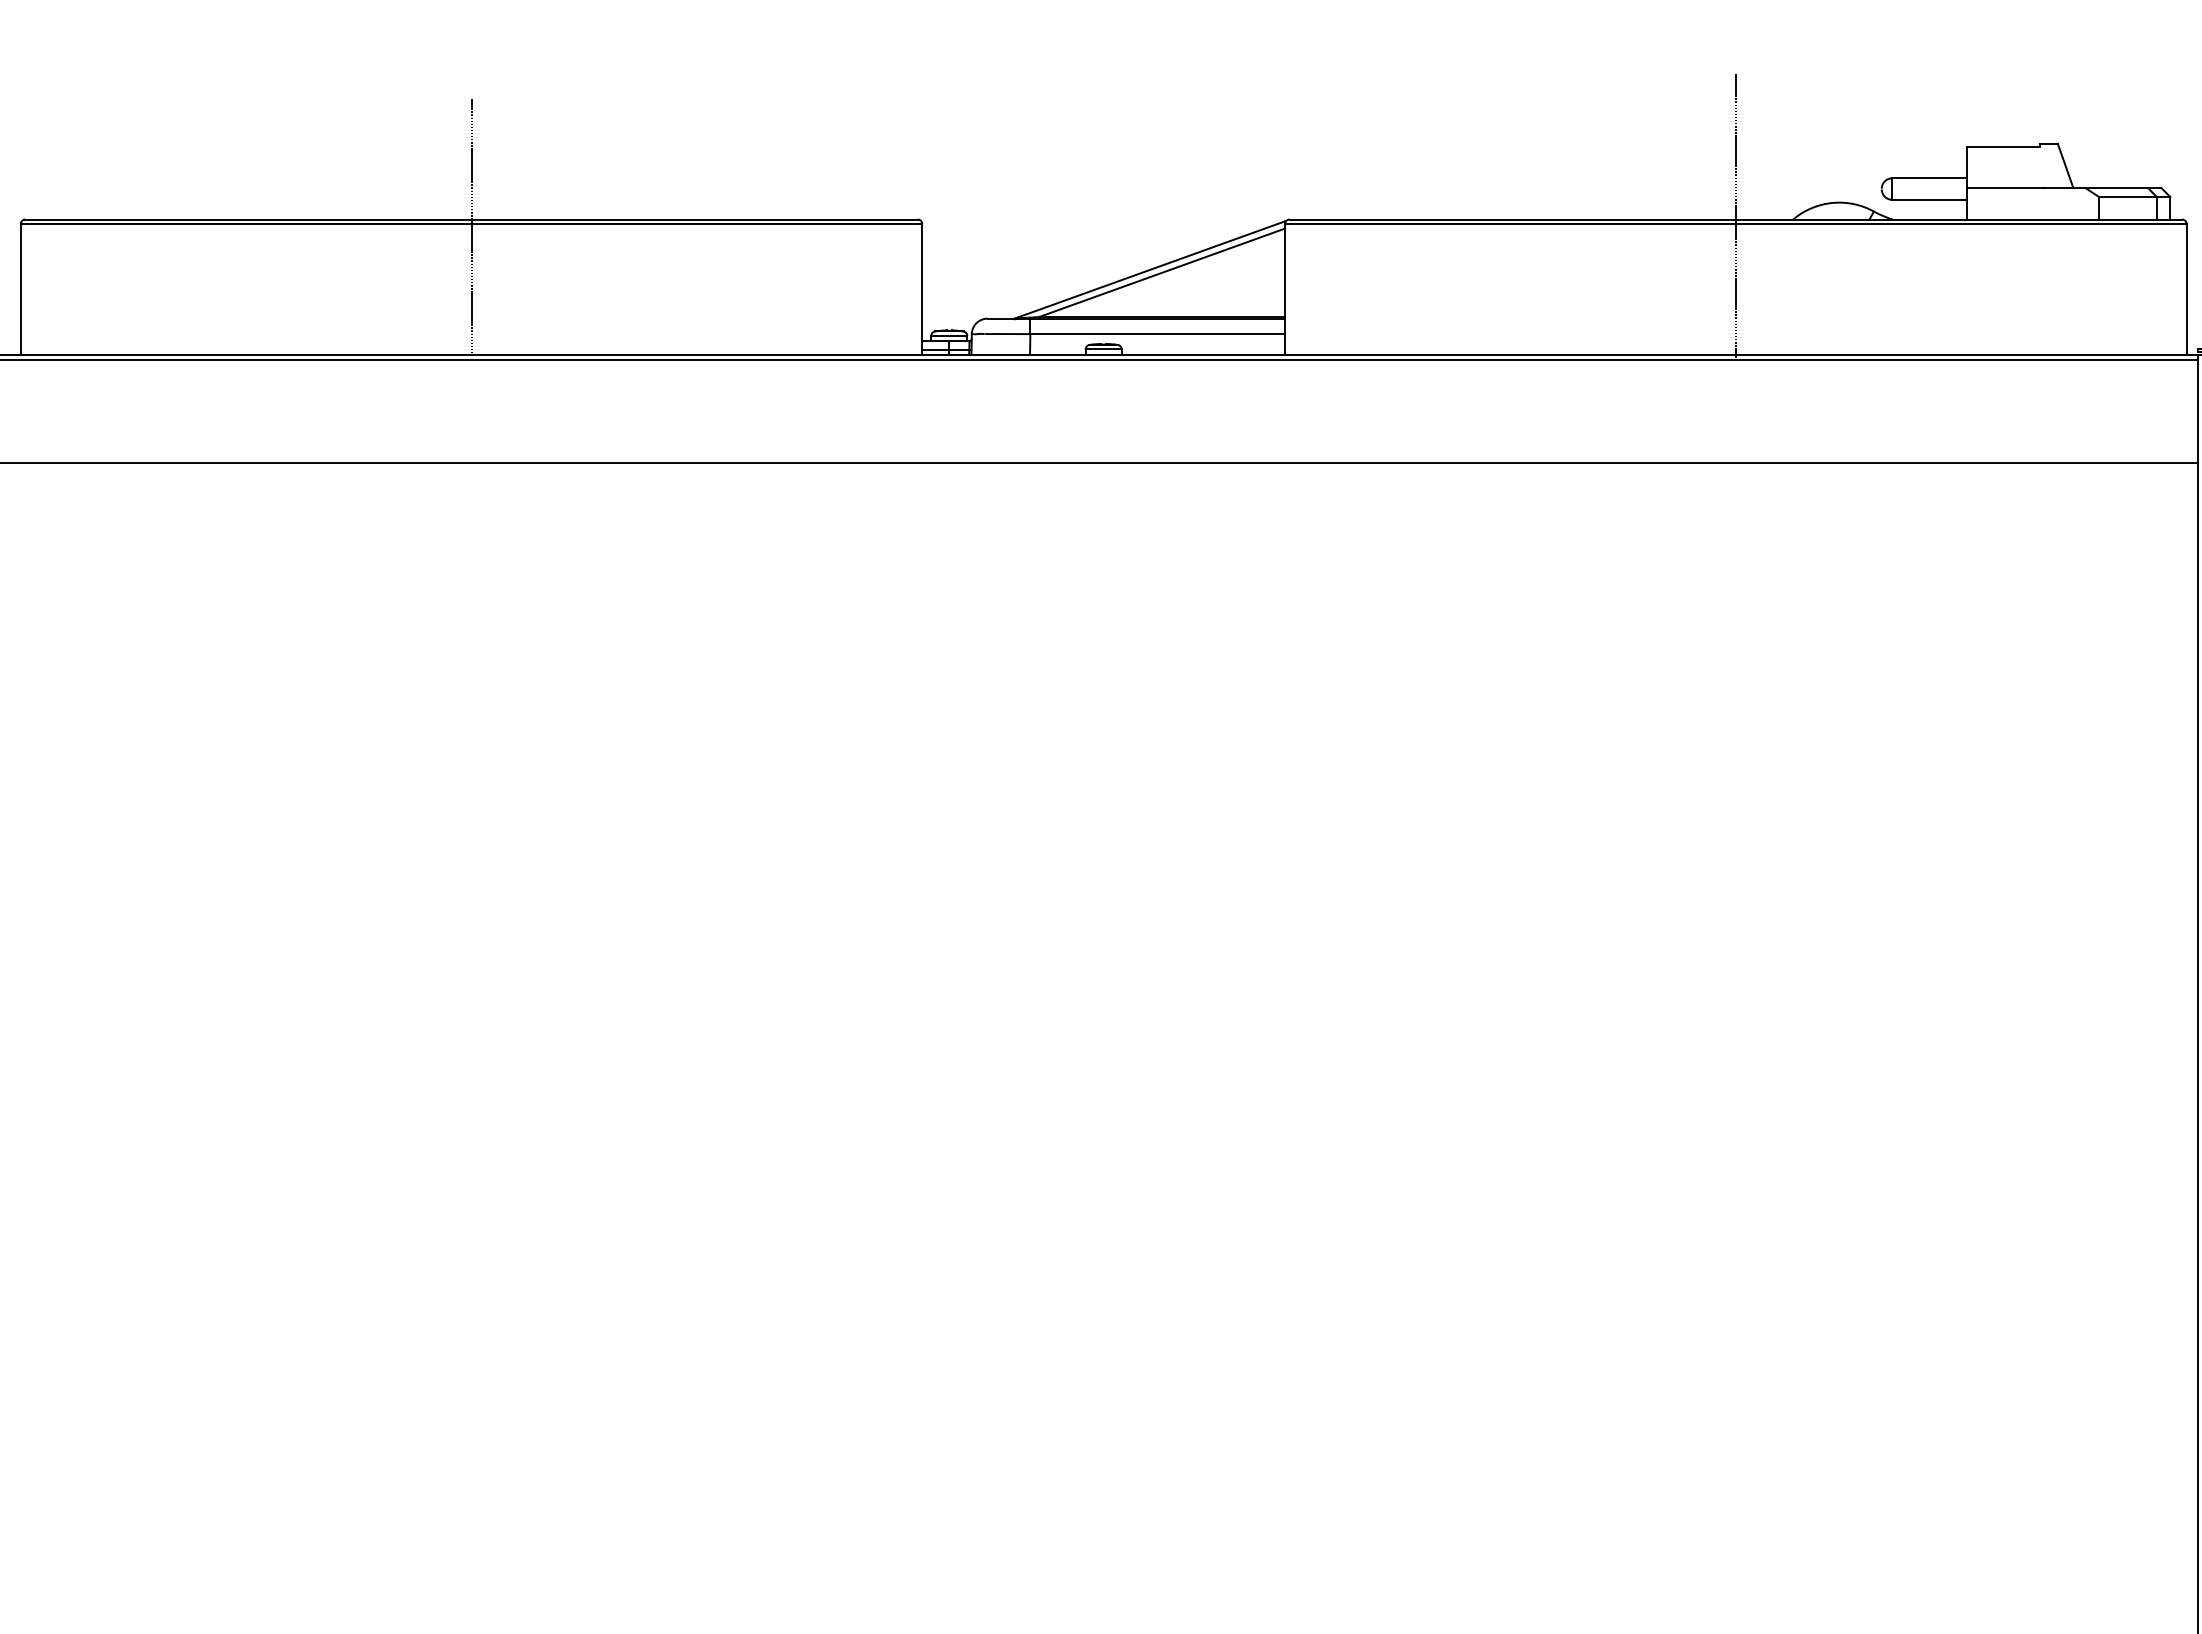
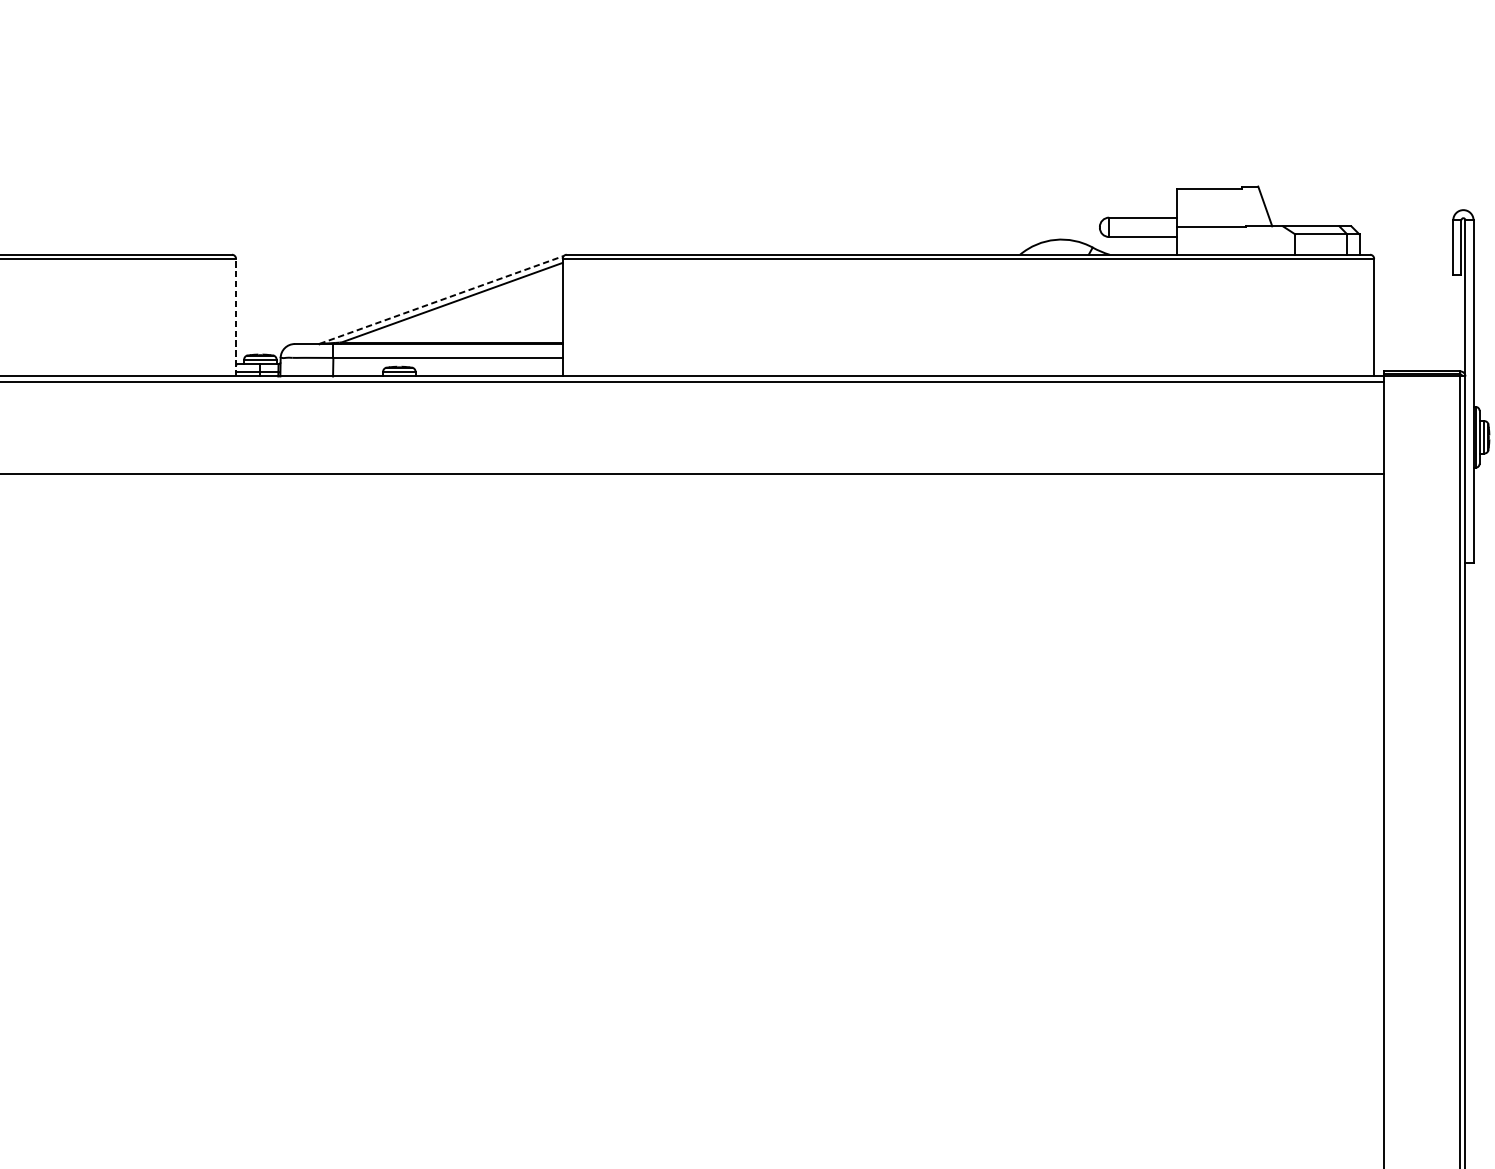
line: (1735, 216) -> (968, 252), removed
line: (1150, 269) -> (441, 299), solid -> dashed
line: (922, 288) -> (236, 316), solid -> dashed

